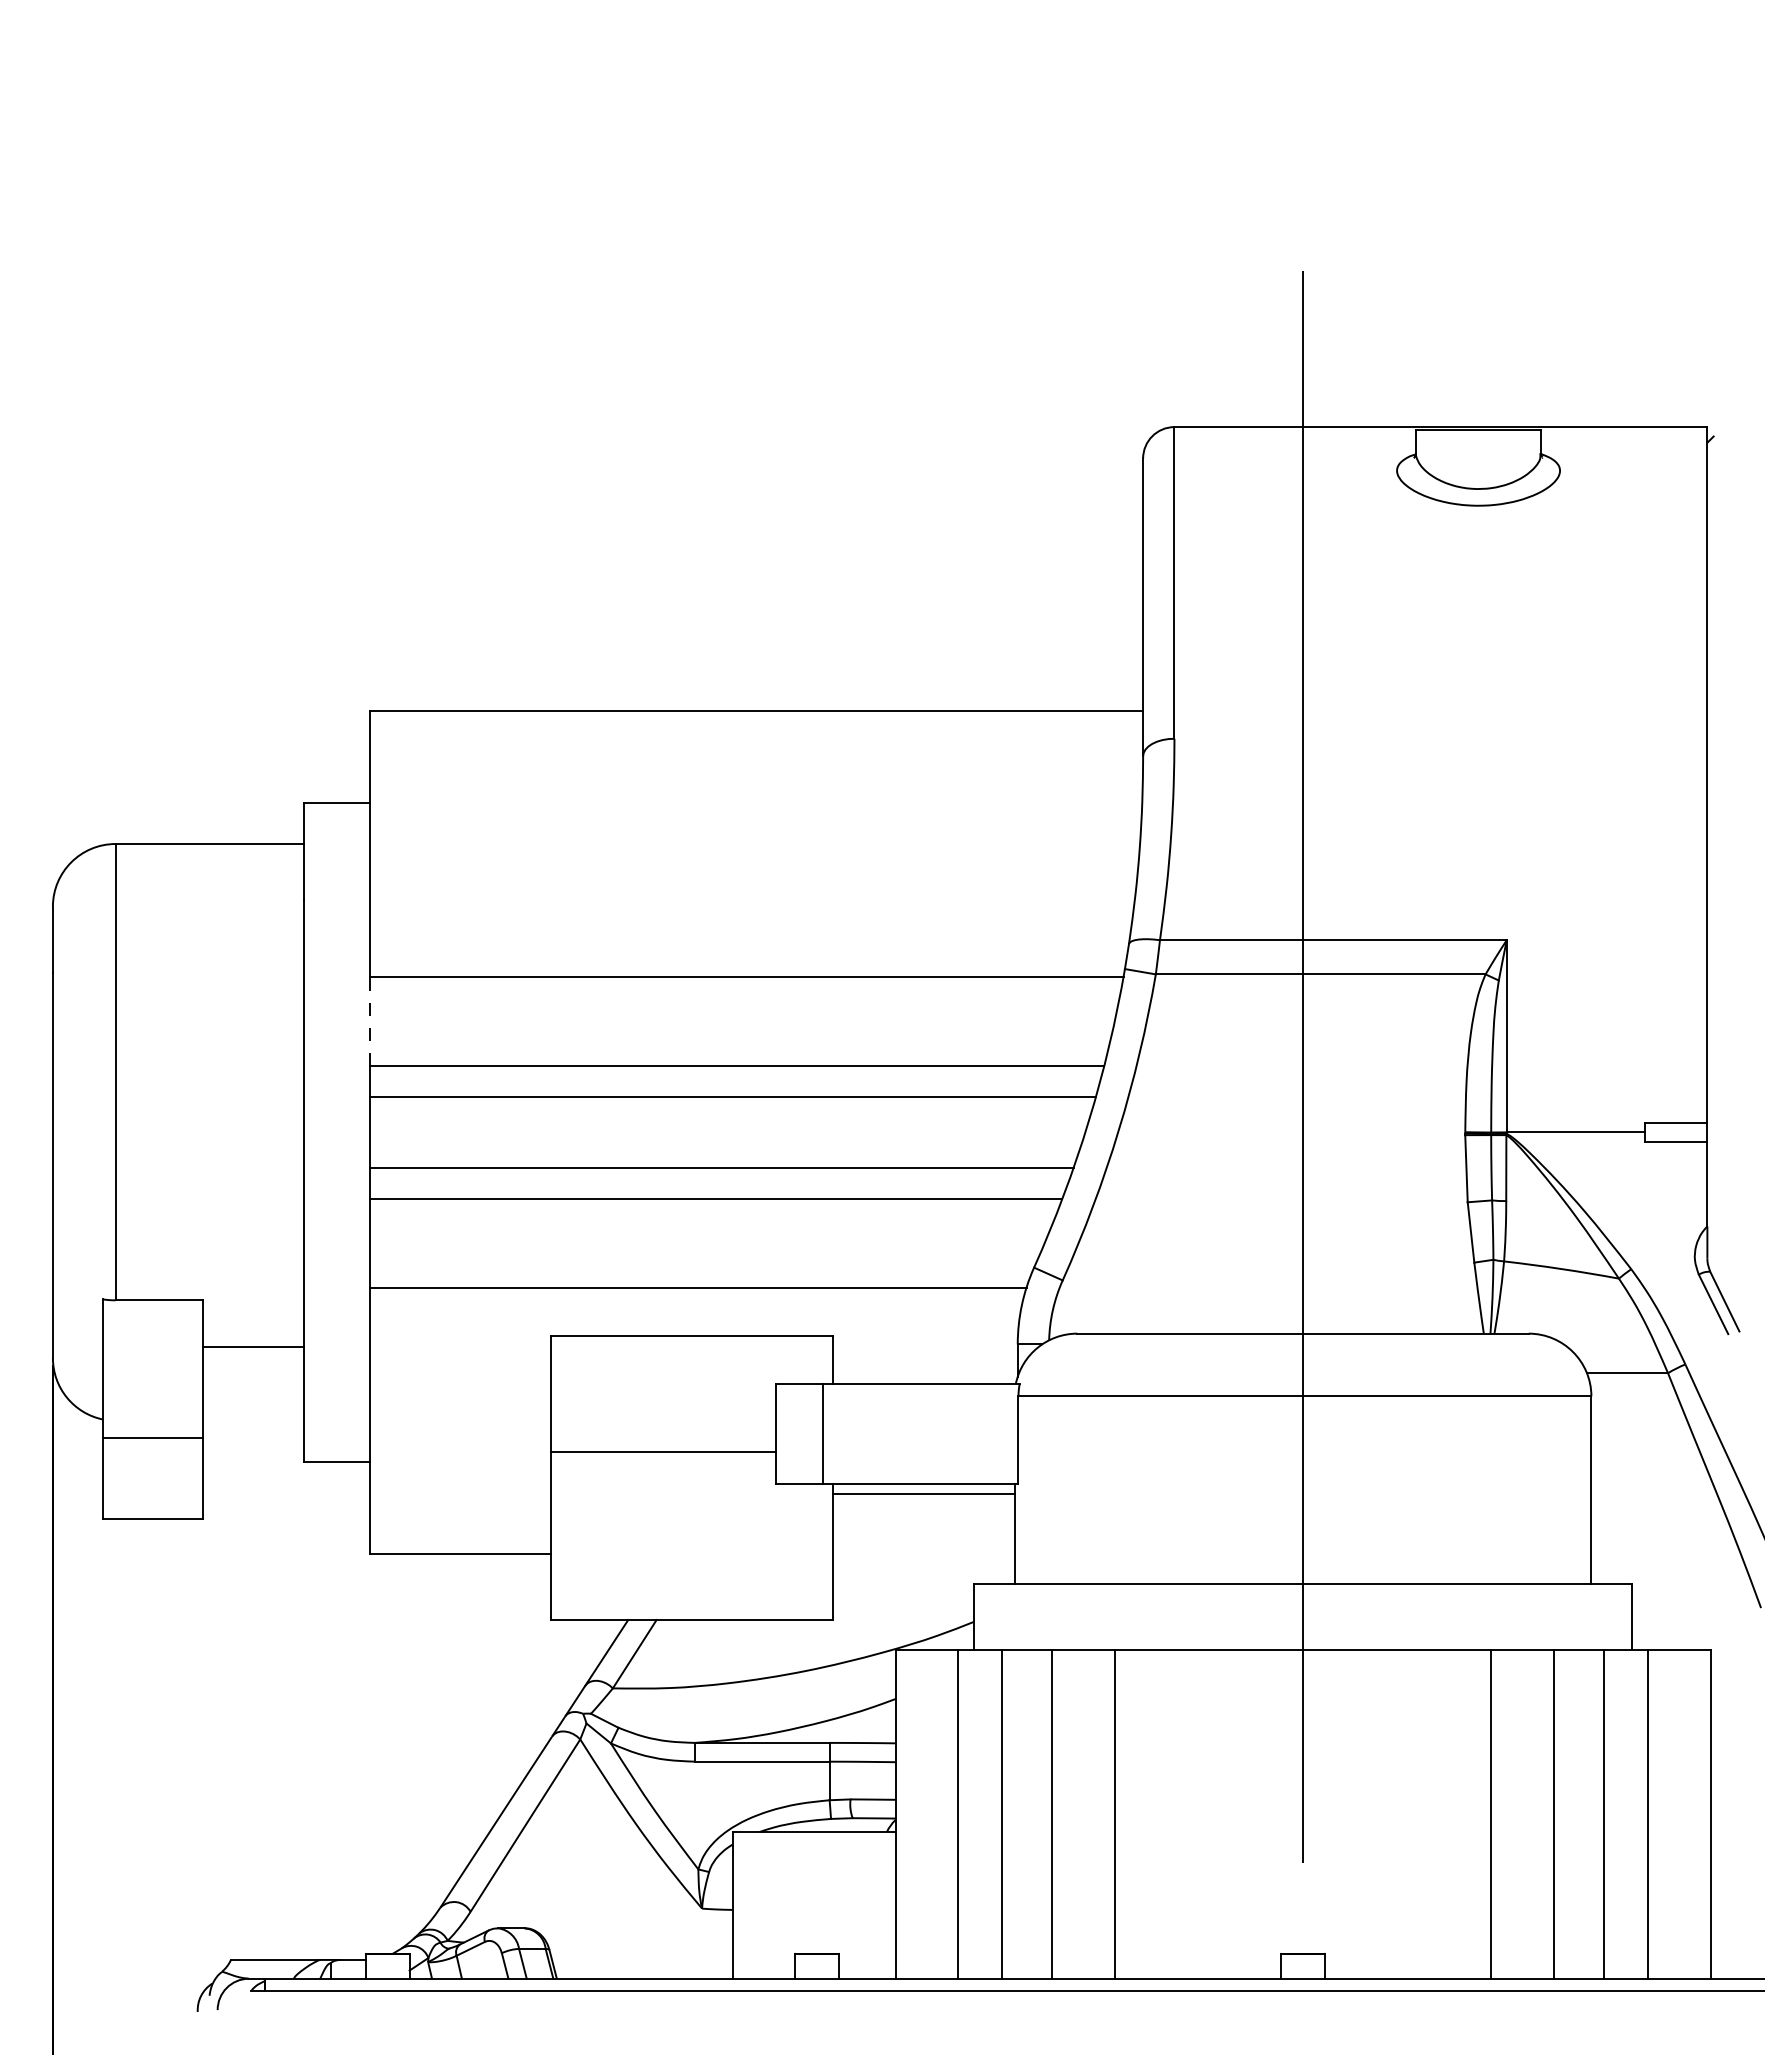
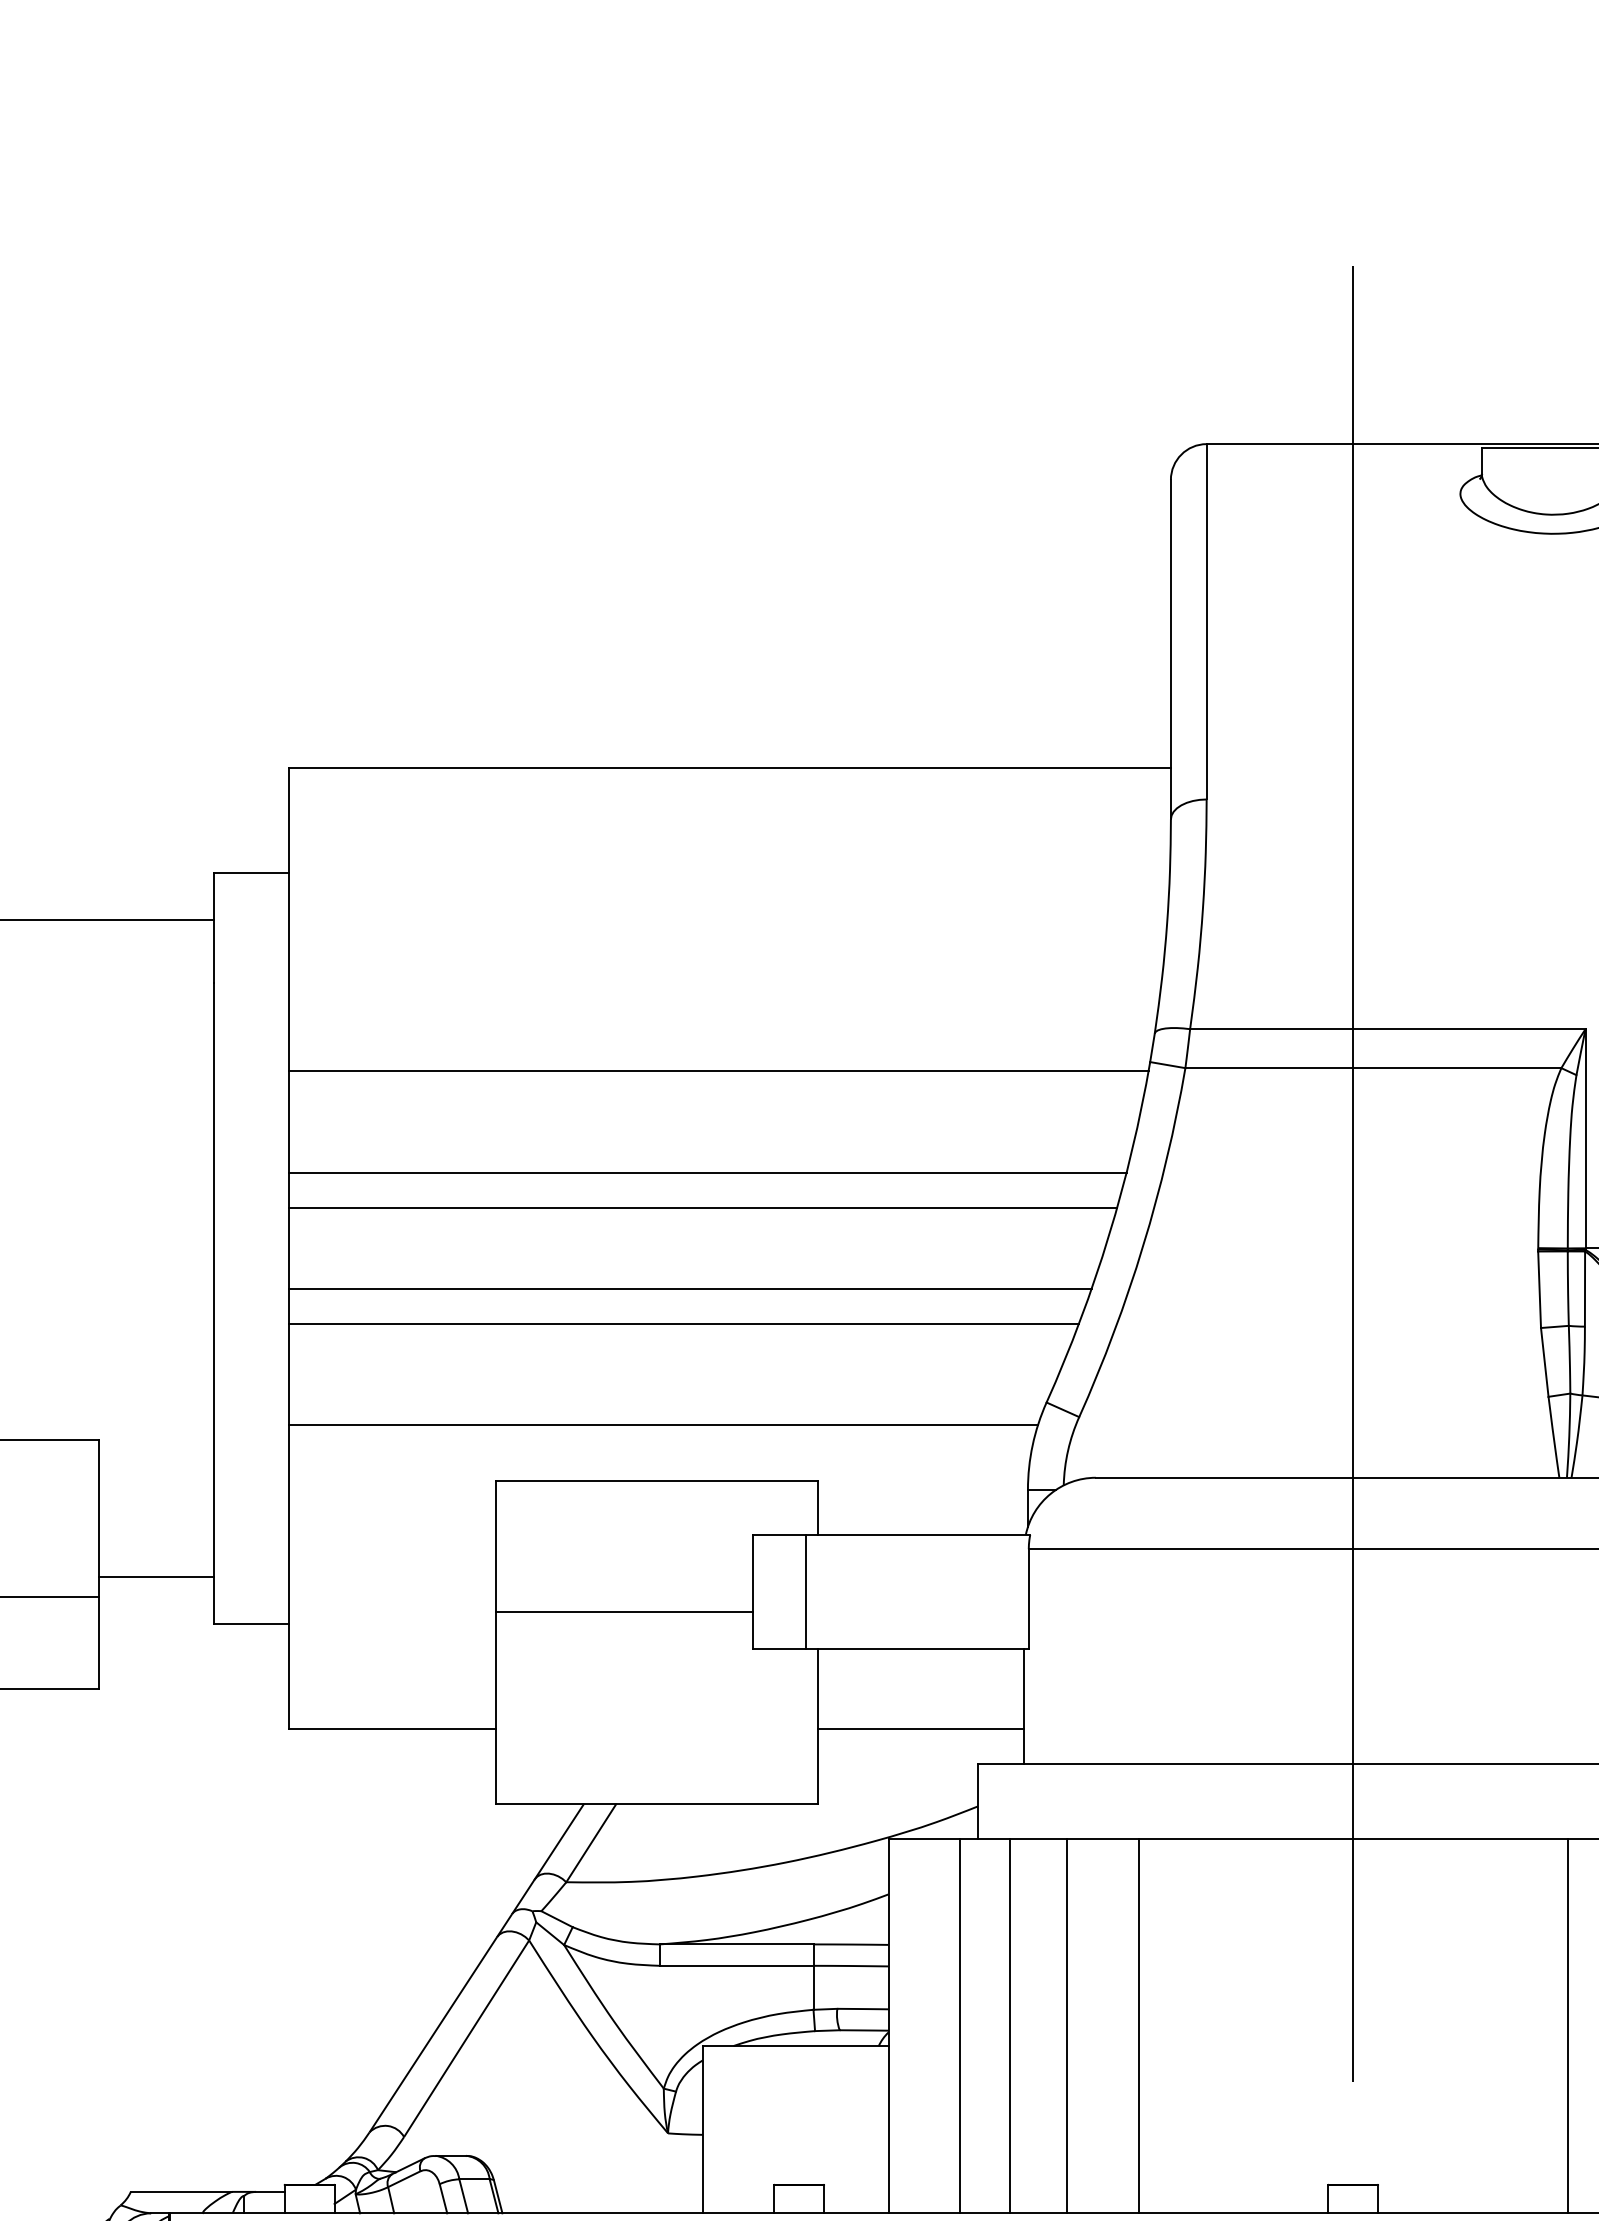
line: (369, 1021) -> (288, 1121), dashed -> solid
line: (253, 1346) -> (156, 1576), moved
line: (923, 1493) -> (920, 1728), moved

